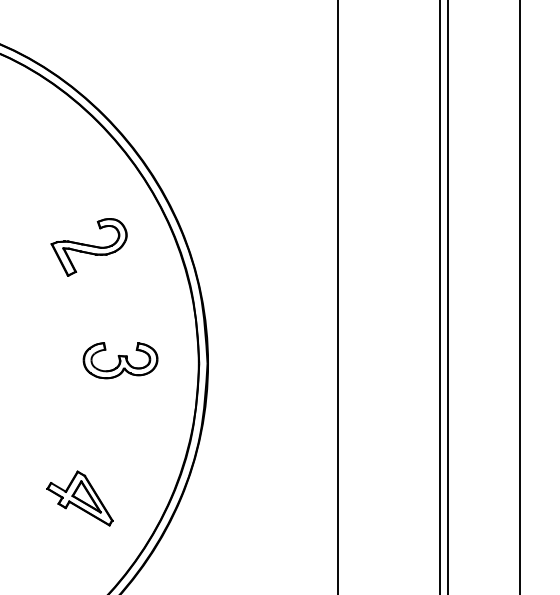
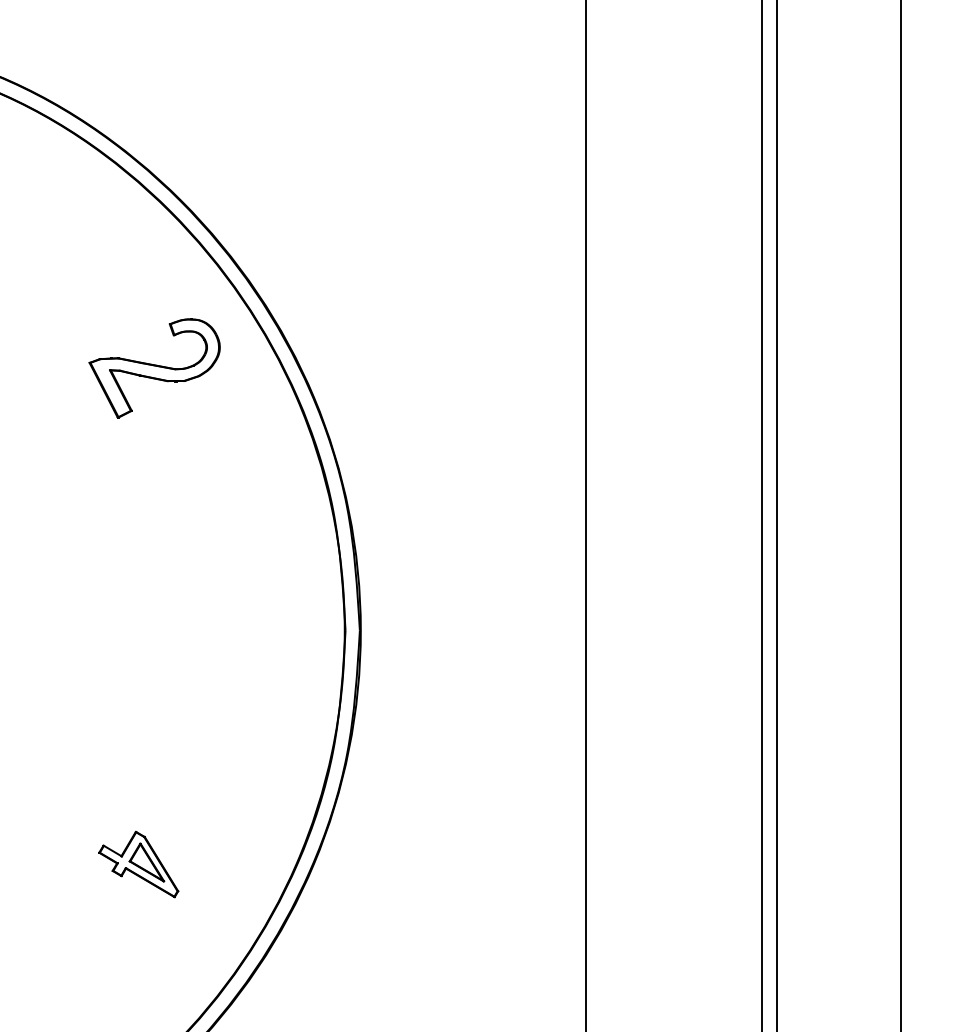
part: (88, 247) -> (153, 368), moved
part: (120, 360) -> (208, 625), removed
part: (79, 498) -> (137, 864), size x0.7

